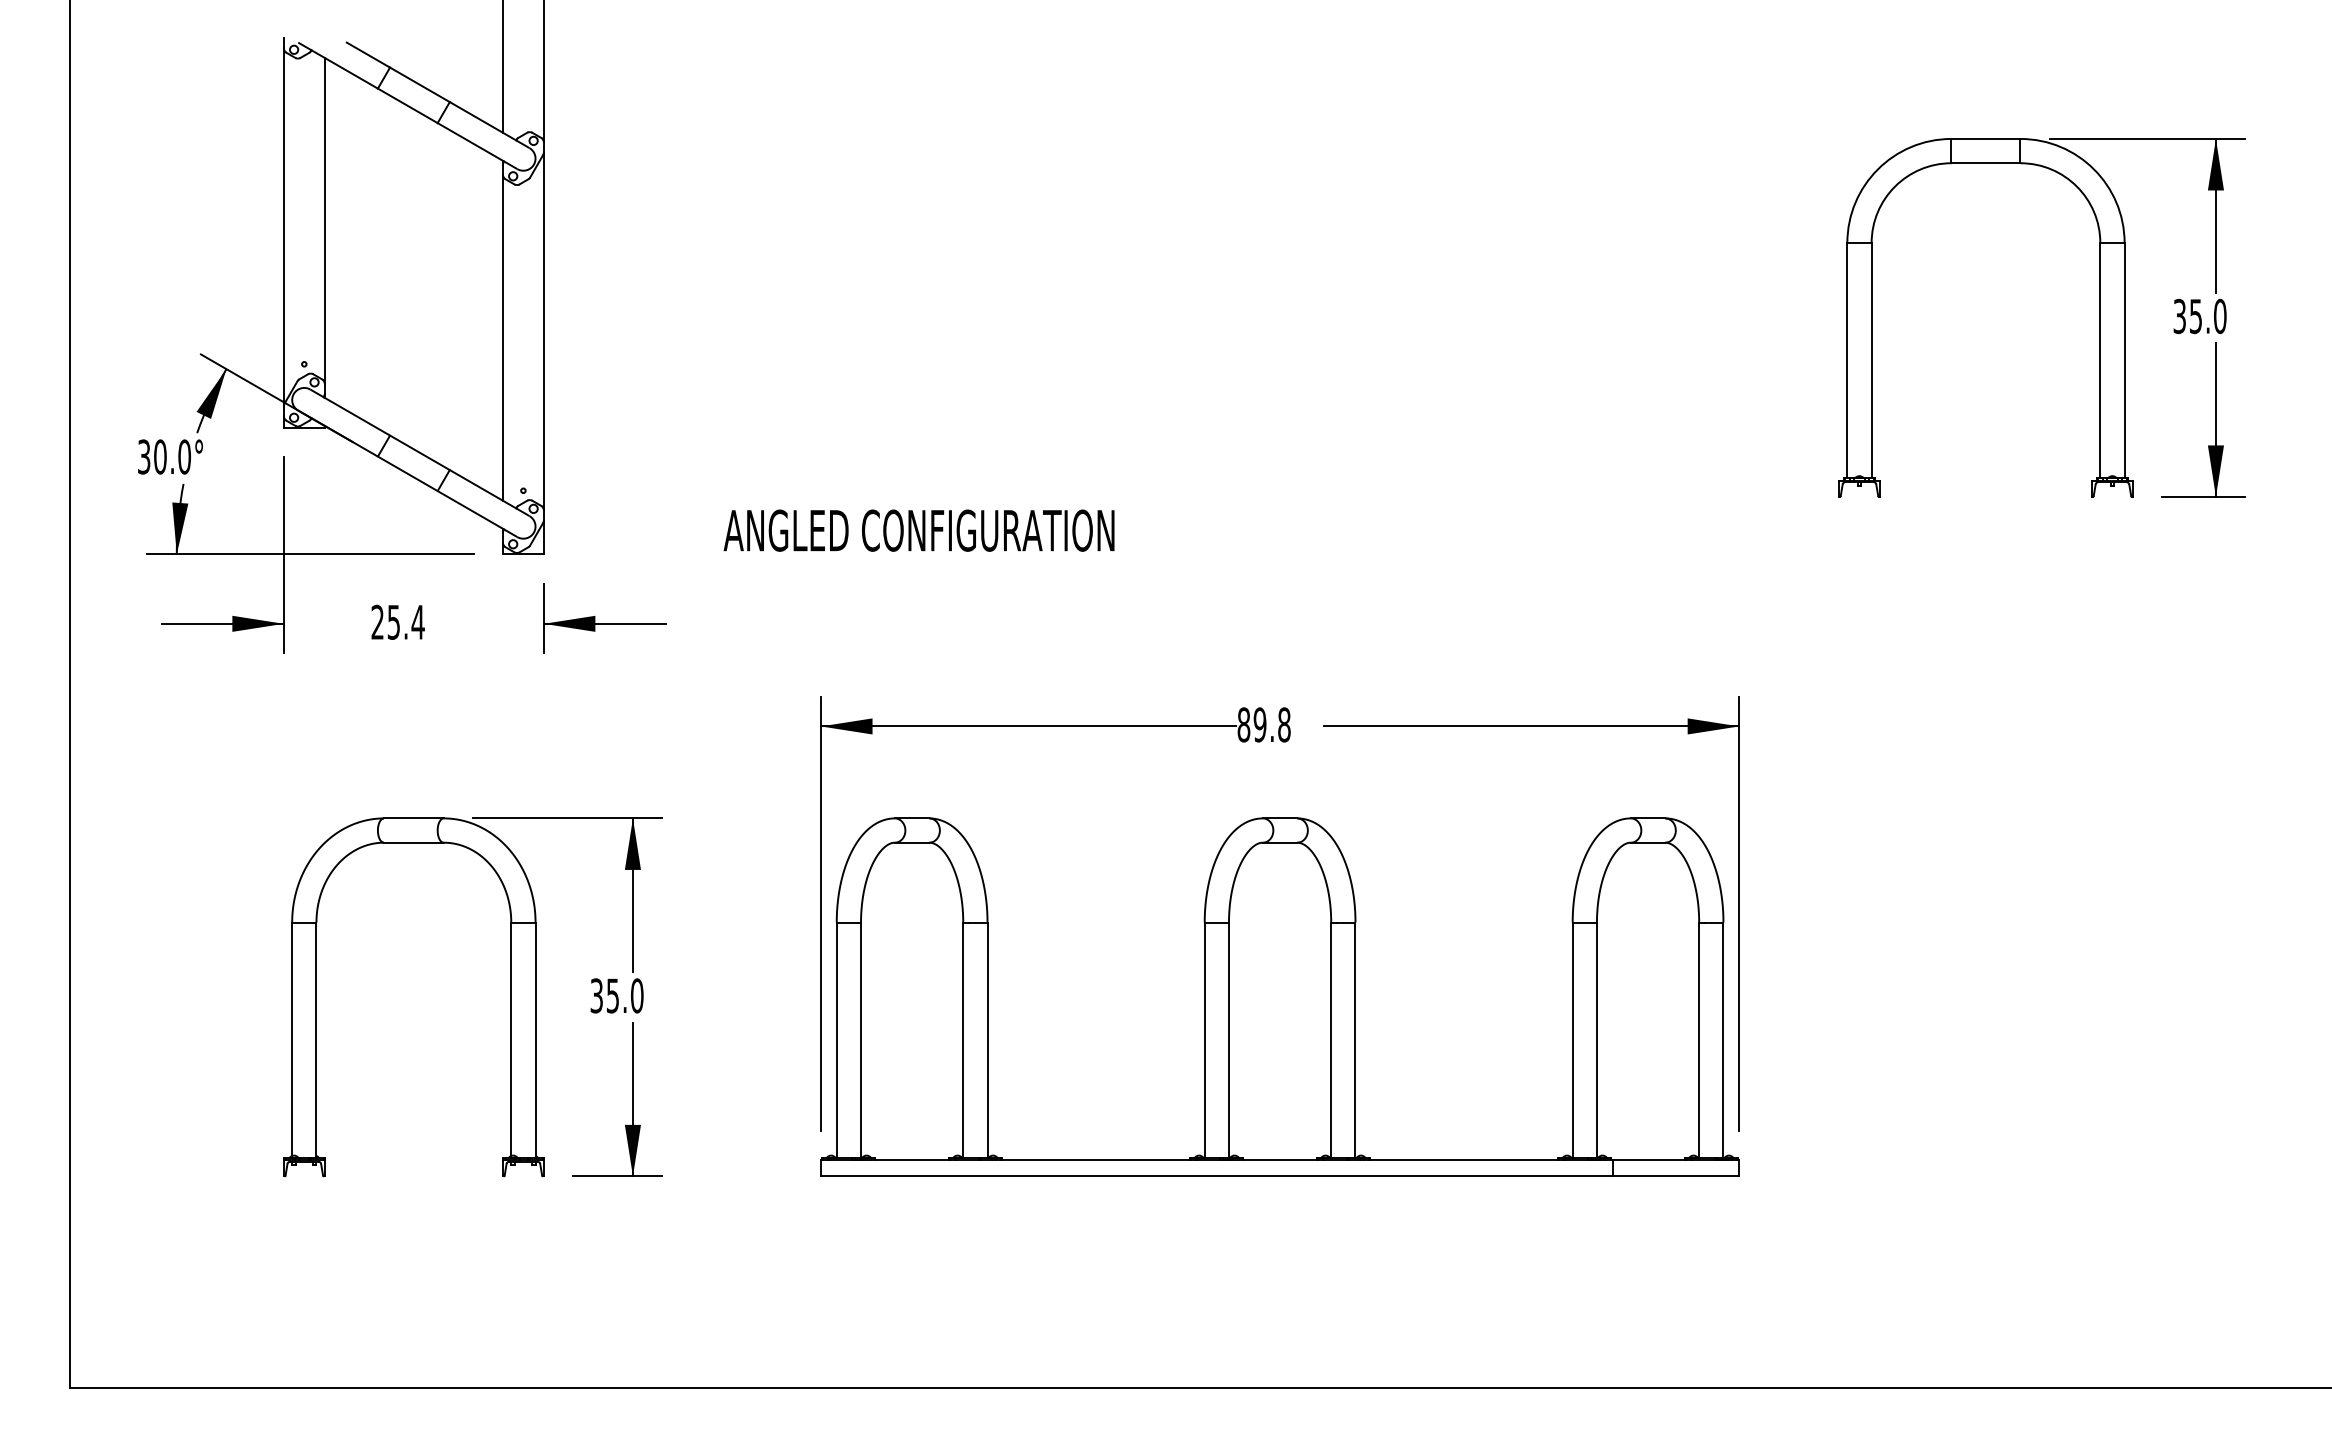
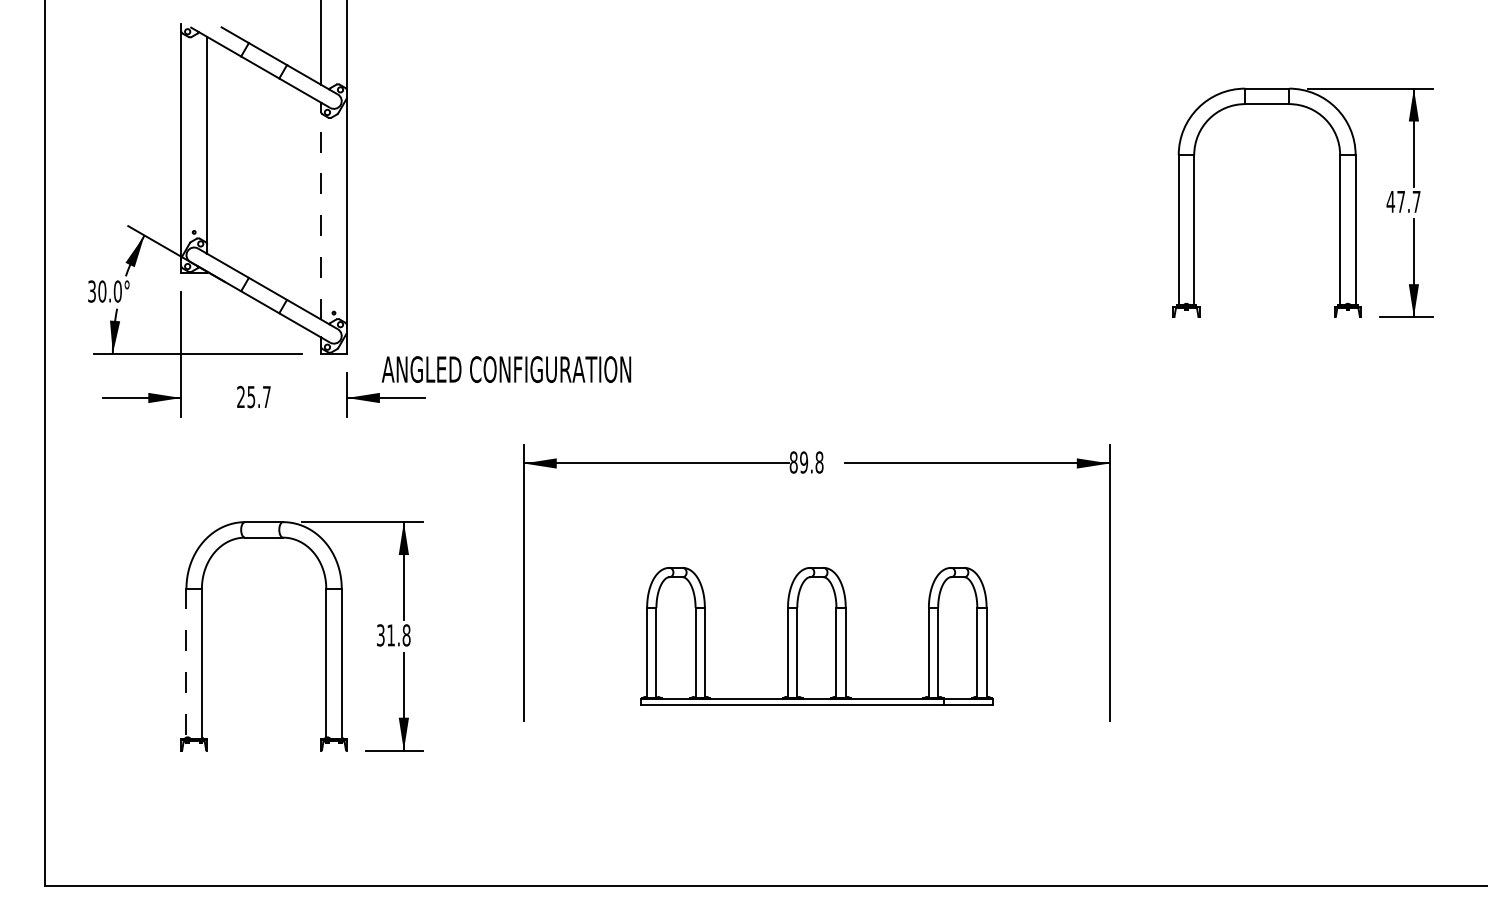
text: (2199, 315) -> (1403, 201), 35.0 -> 47.7
line: (502, 337) -> (320, 215), solid -> dashed
text: (919, 530) -> (506, 369), moved
text: (417, 621) -> (266, 396), 25.4 -> 25.7
text: (624, 996) -> (398, 635), 35.0 -> 31.8
part: (1279, 997) -> (816, 636), size x0.6
line: (292, 1039) -> (186, 663), solid -> dashed

